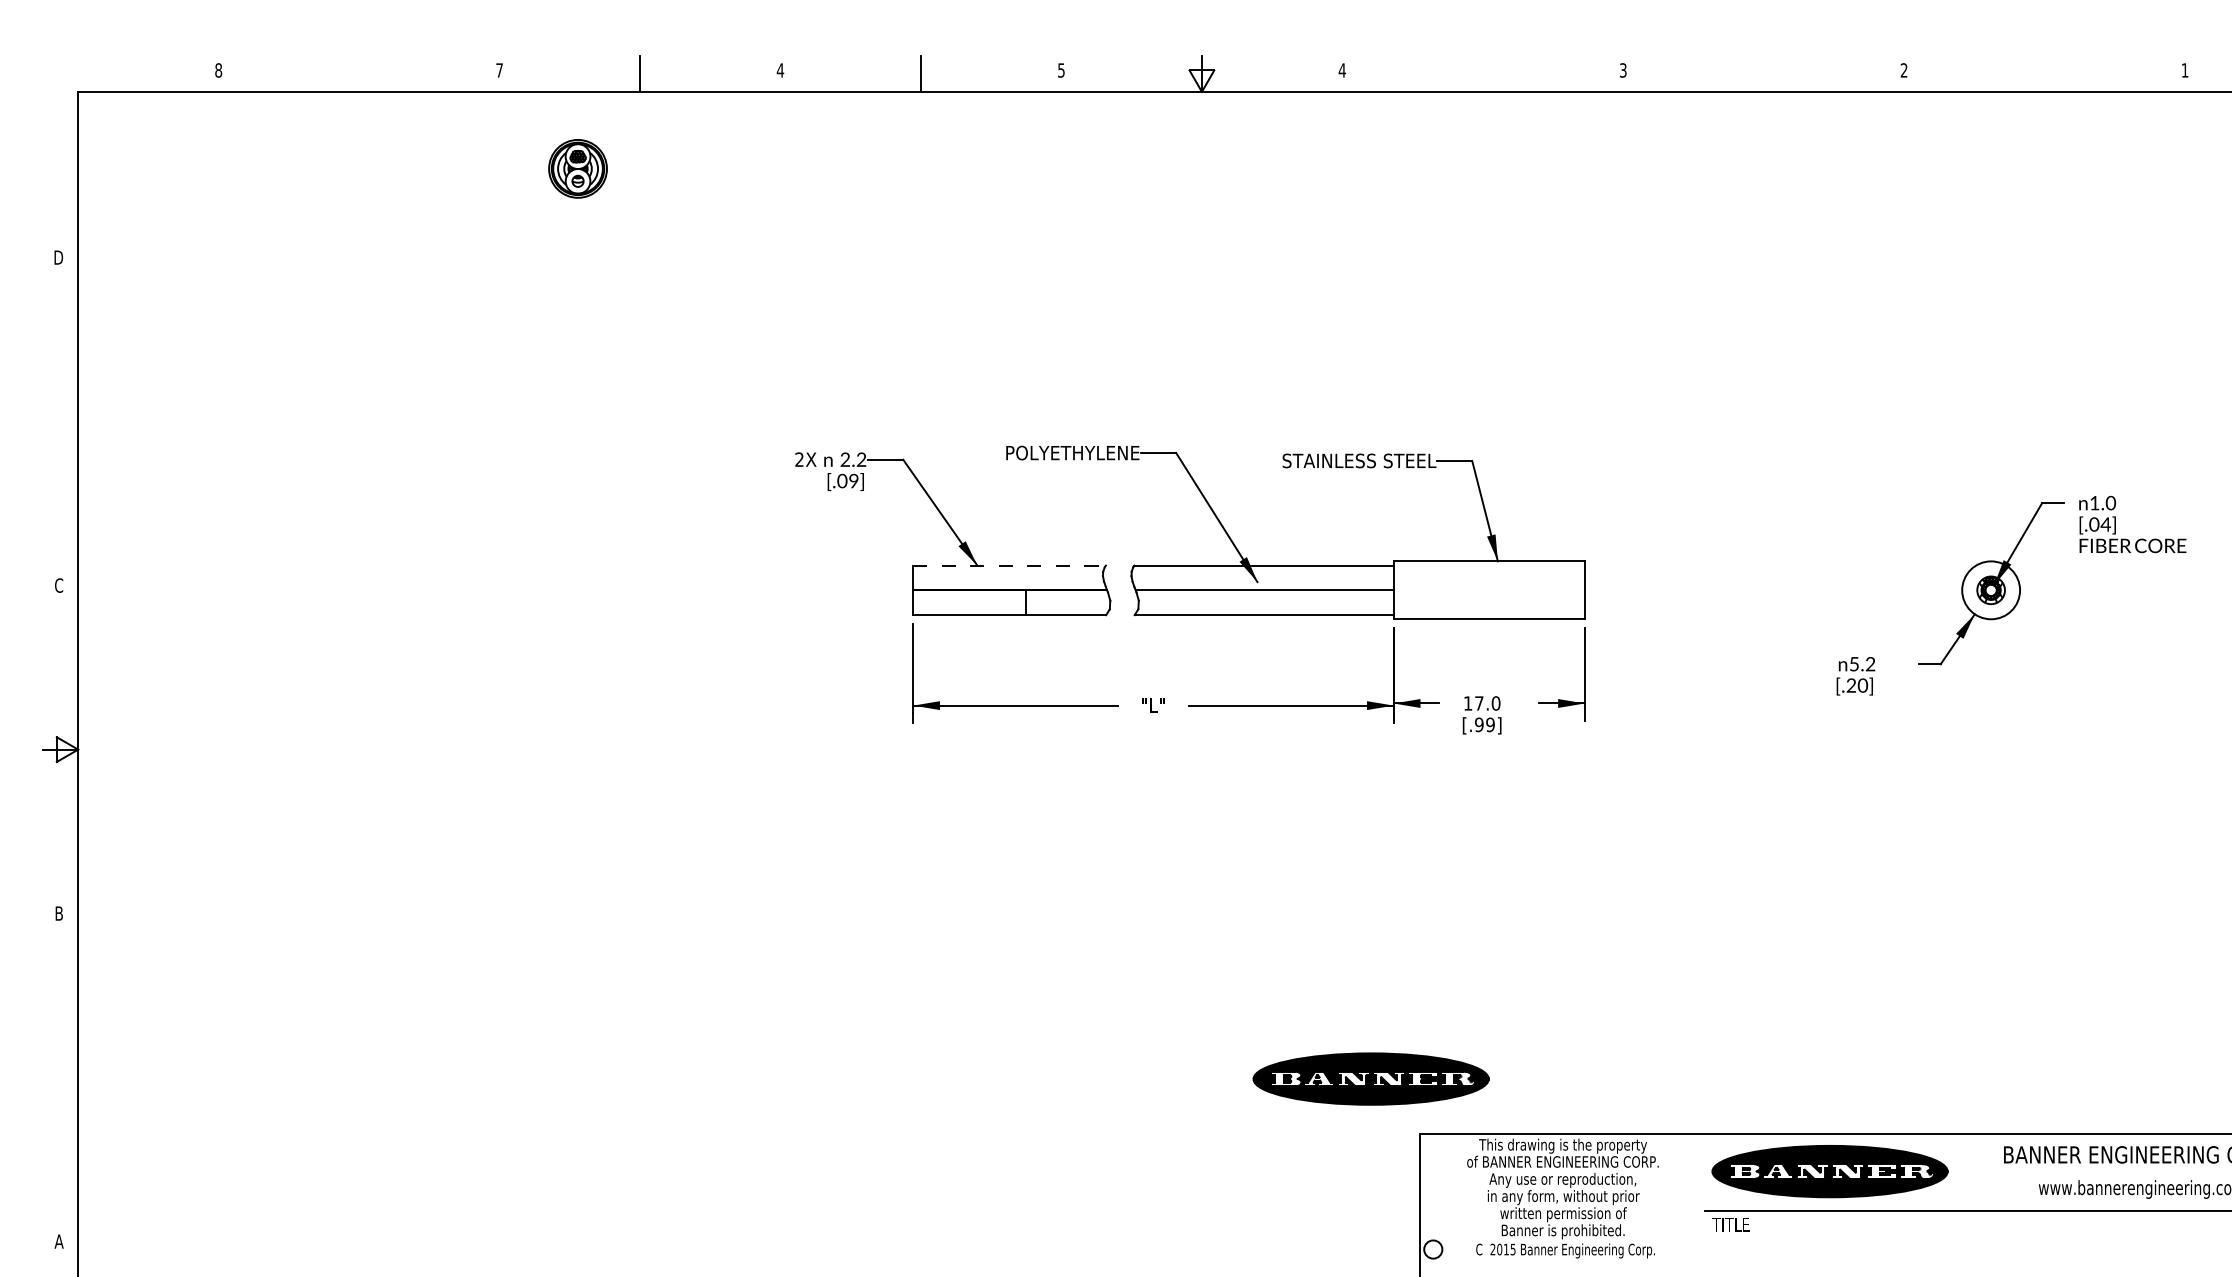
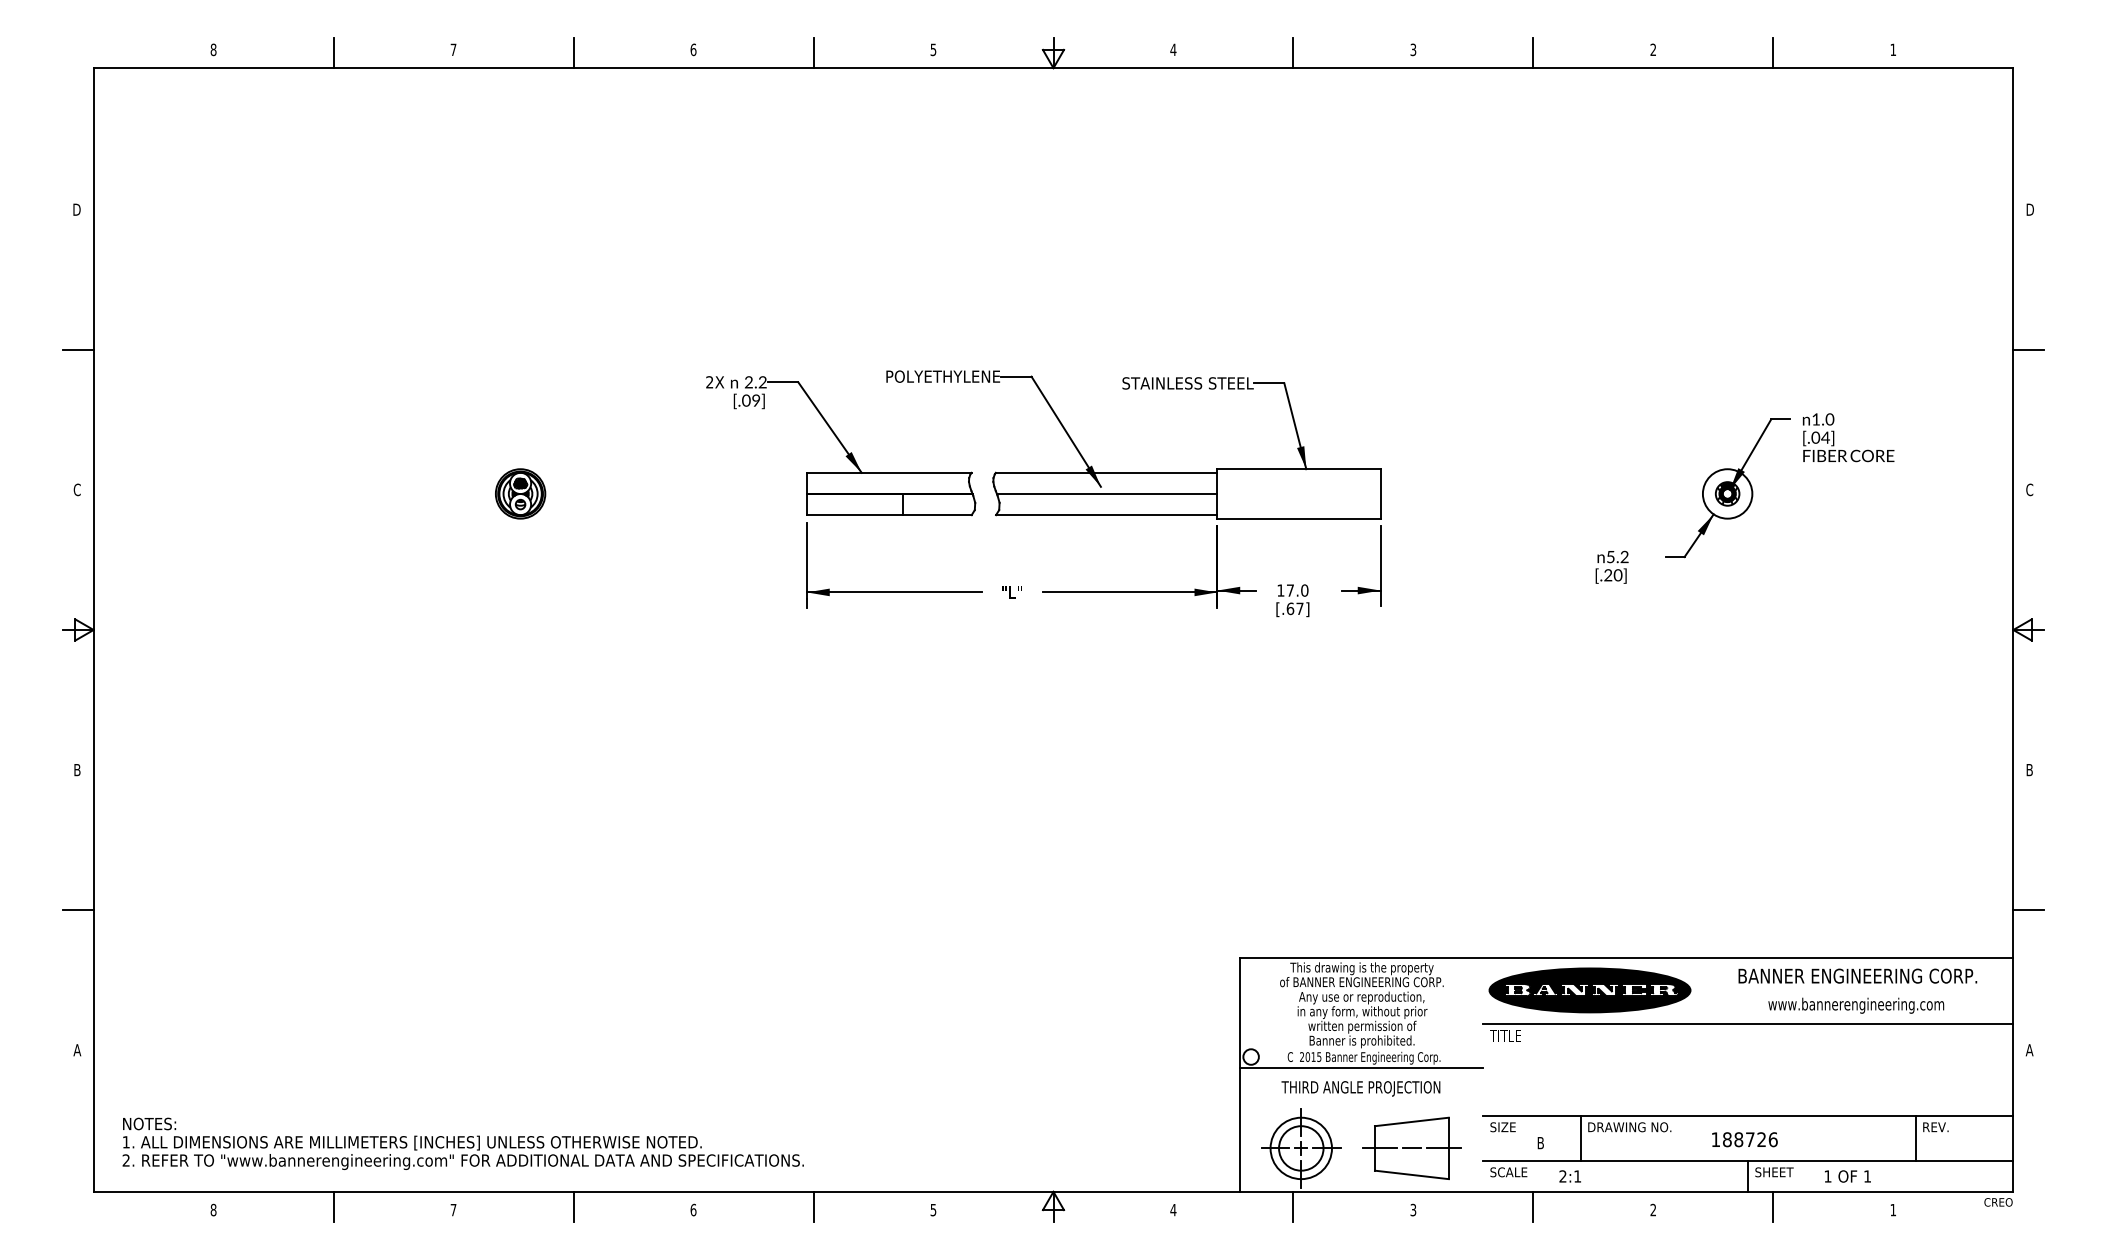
text: (780, 70) -> (693, 49), 4 -> 6
line: (359, 73) -> (333, 52), added
line: (1482, 73) -> (1293, 52), added
line: (1763, 73) -> (1533, 52), added
line: (2044, 73) -> (1773, 52), added
part: (577, 168) -> (520, 493), moved
line: (60, 421) -> (78, 349), added
line: (1009, 565) -> (889, 472), dashed -> solid
text: (1484, 724) -> (1294, 608), [.99] -> [.67]
line: (60, 1078) -> (78, 910), added
part: (1370, 1079) -> (1197, 911), removed
line: (1562, 1261) -> (1361, 1067), added

